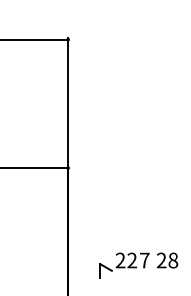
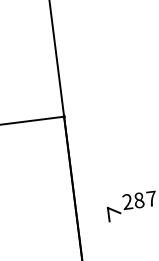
text: (132, 260) -> (139, 200), 22 -> 28

